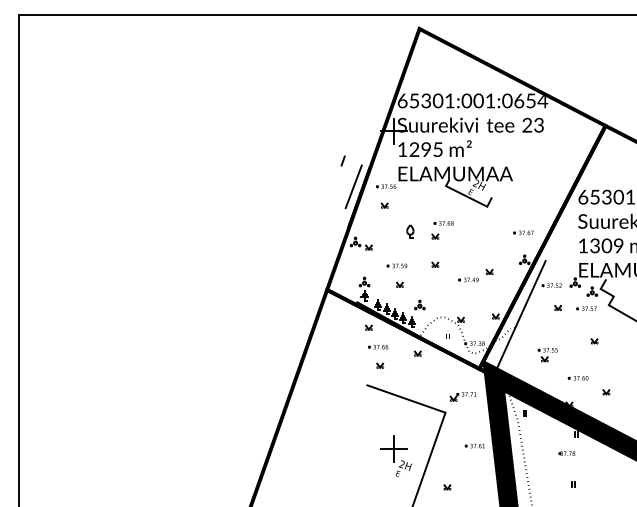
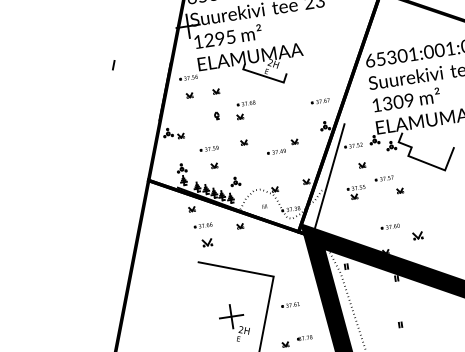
line: (342, 160) -> (113, 64), moved
line: (353, 186) -> (158, 82), removed
part: (413, 205) -> (216, 91), added
part: (410, 231) -> (216, 115), size x0.6
part: (586, 308) -> (384, 178), moved
part: (547, 355) -> (356, 192), moved
part: (380, 365) -> (207, 242), size x1.6
part: (606, 392) -> (418, 236), size x1.6
part: (462, 396) -> (287, 259), removed
part: (474, 445) -> (290, 304), moved
part: (566, 453) -> (304, 338), moved

